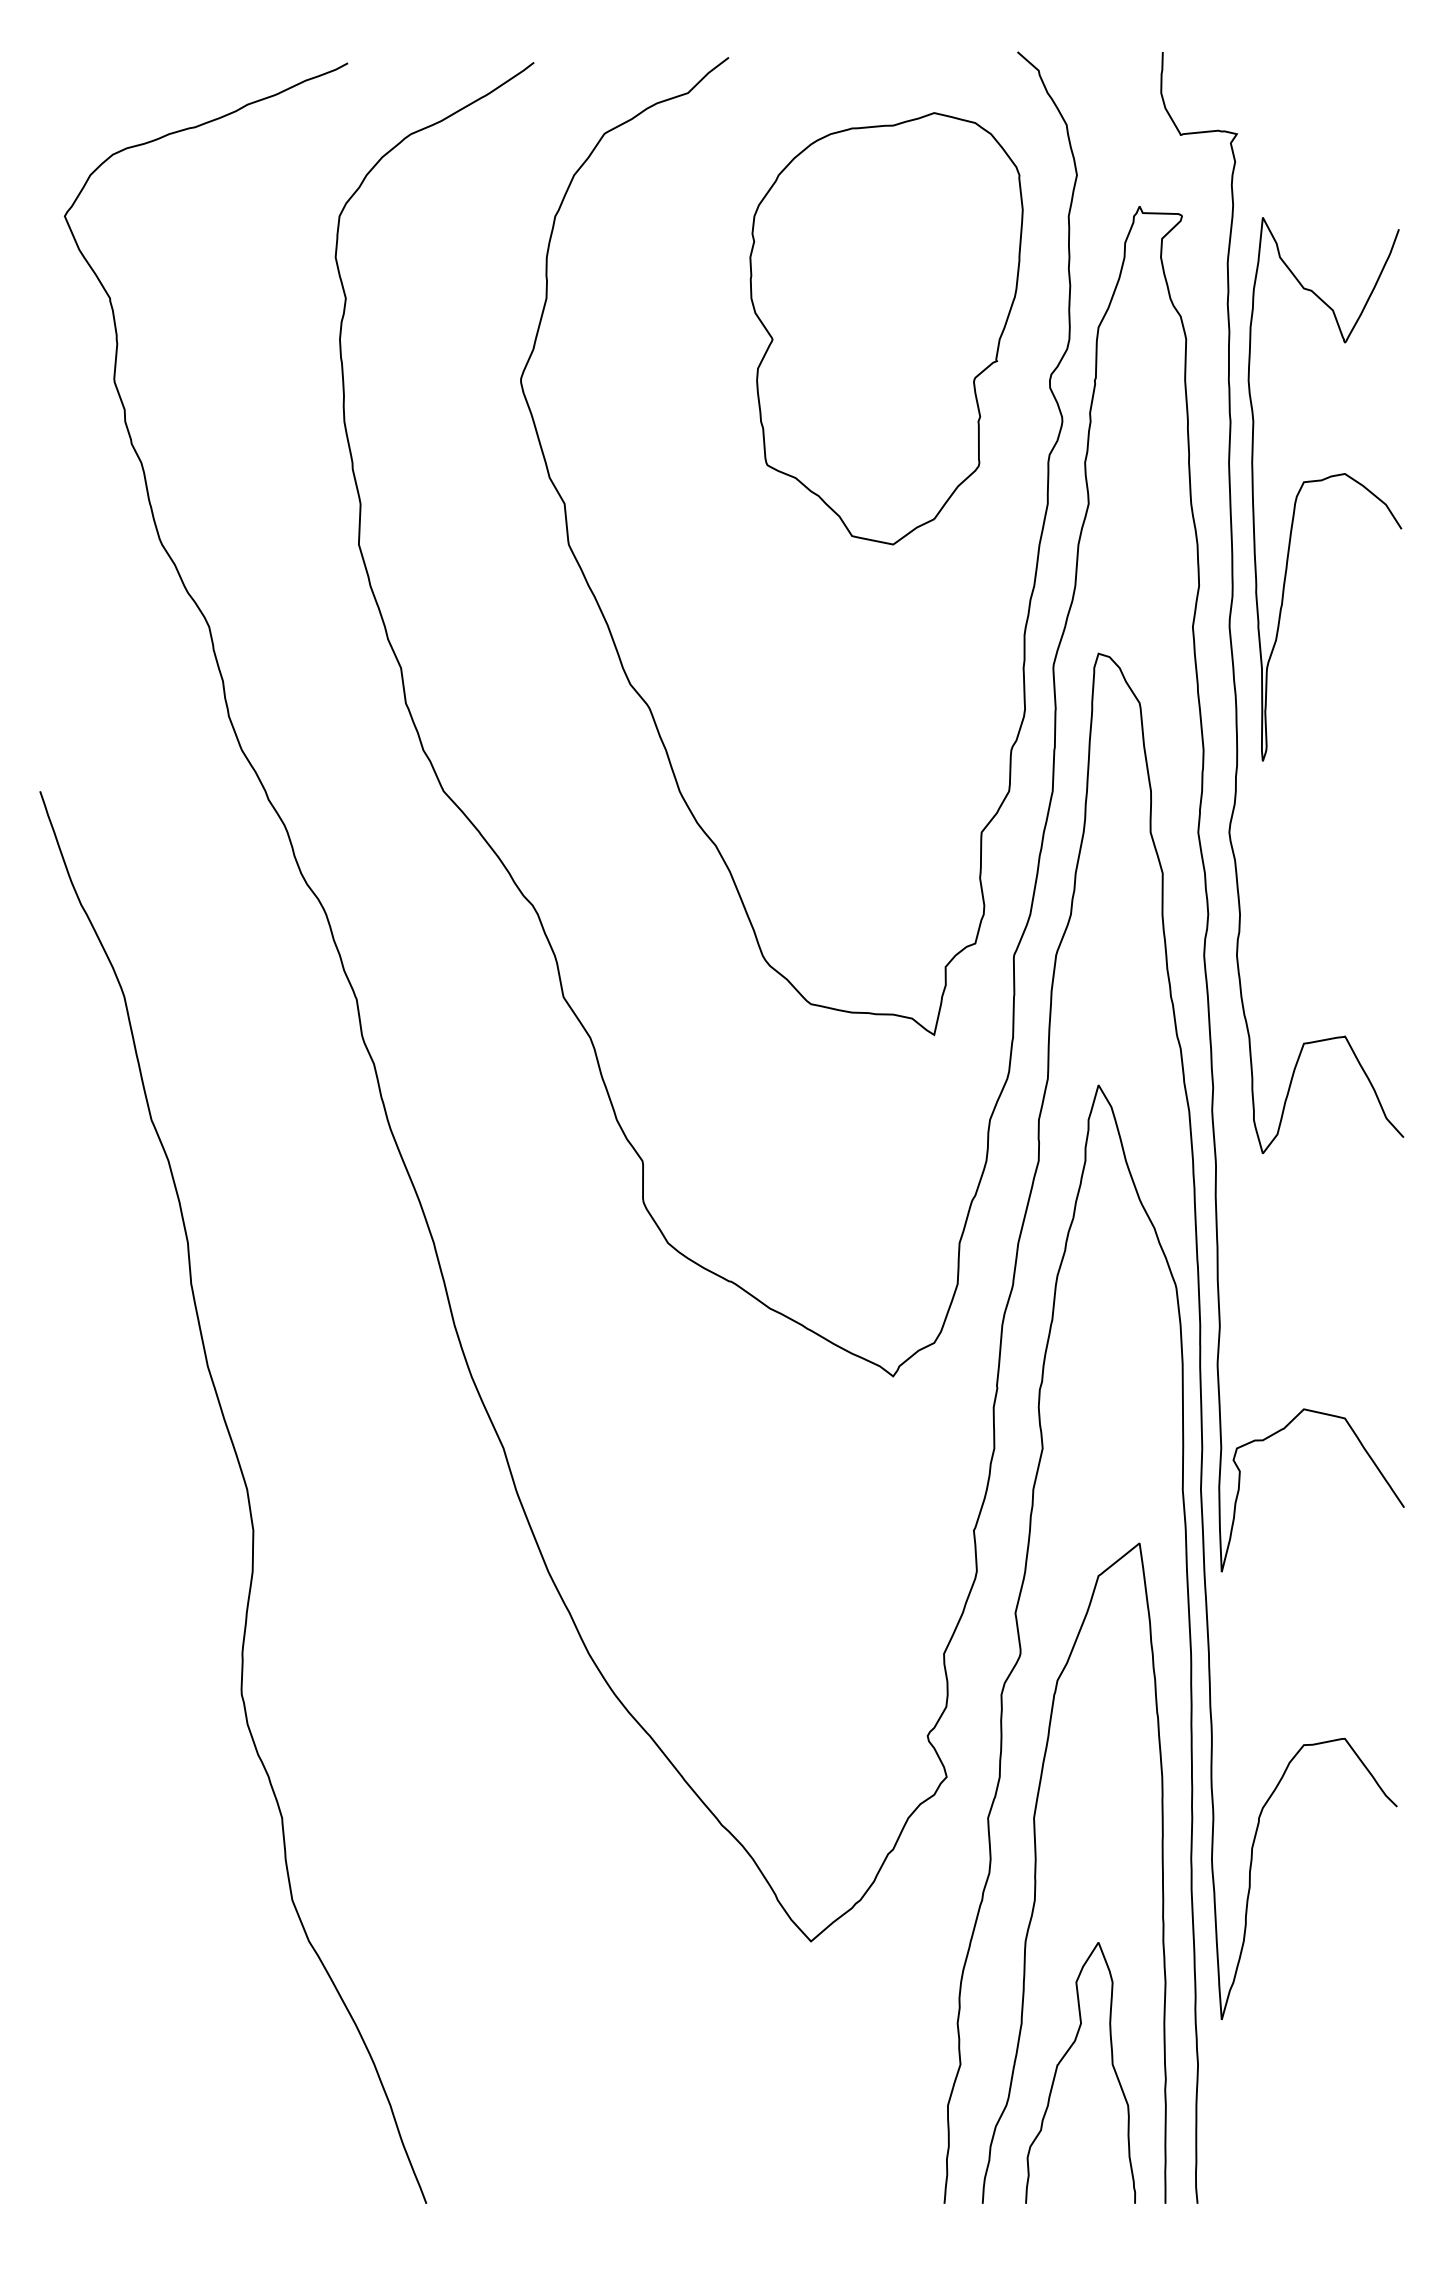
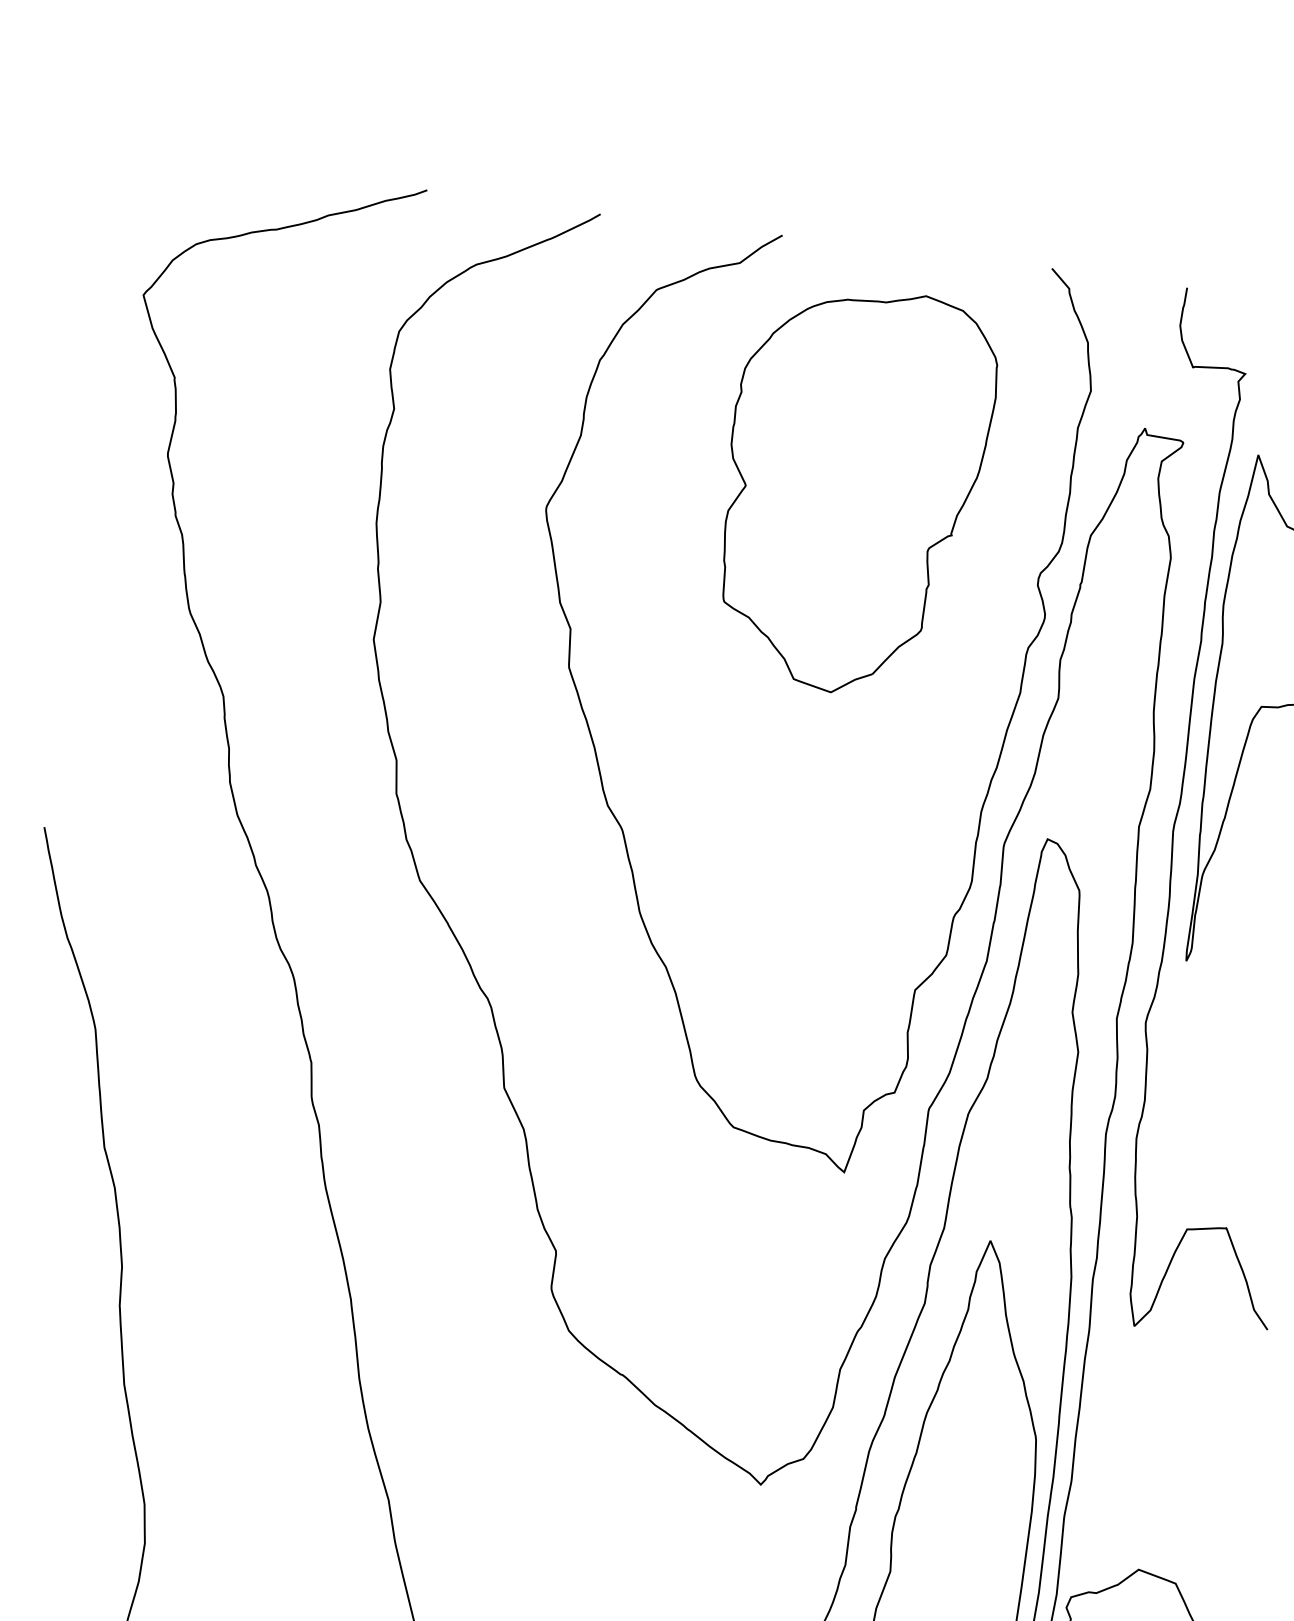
part: (886, 328) -> (853, 490), moved

